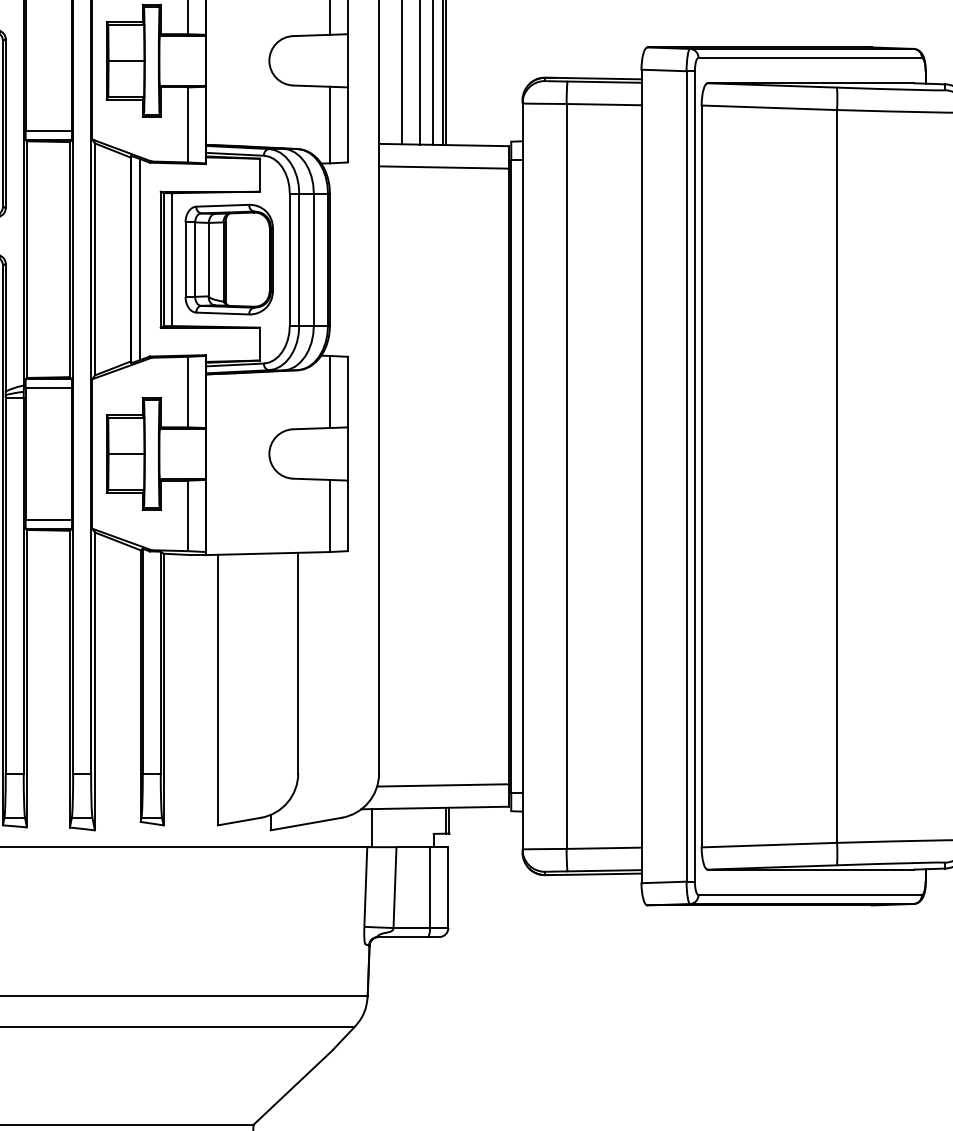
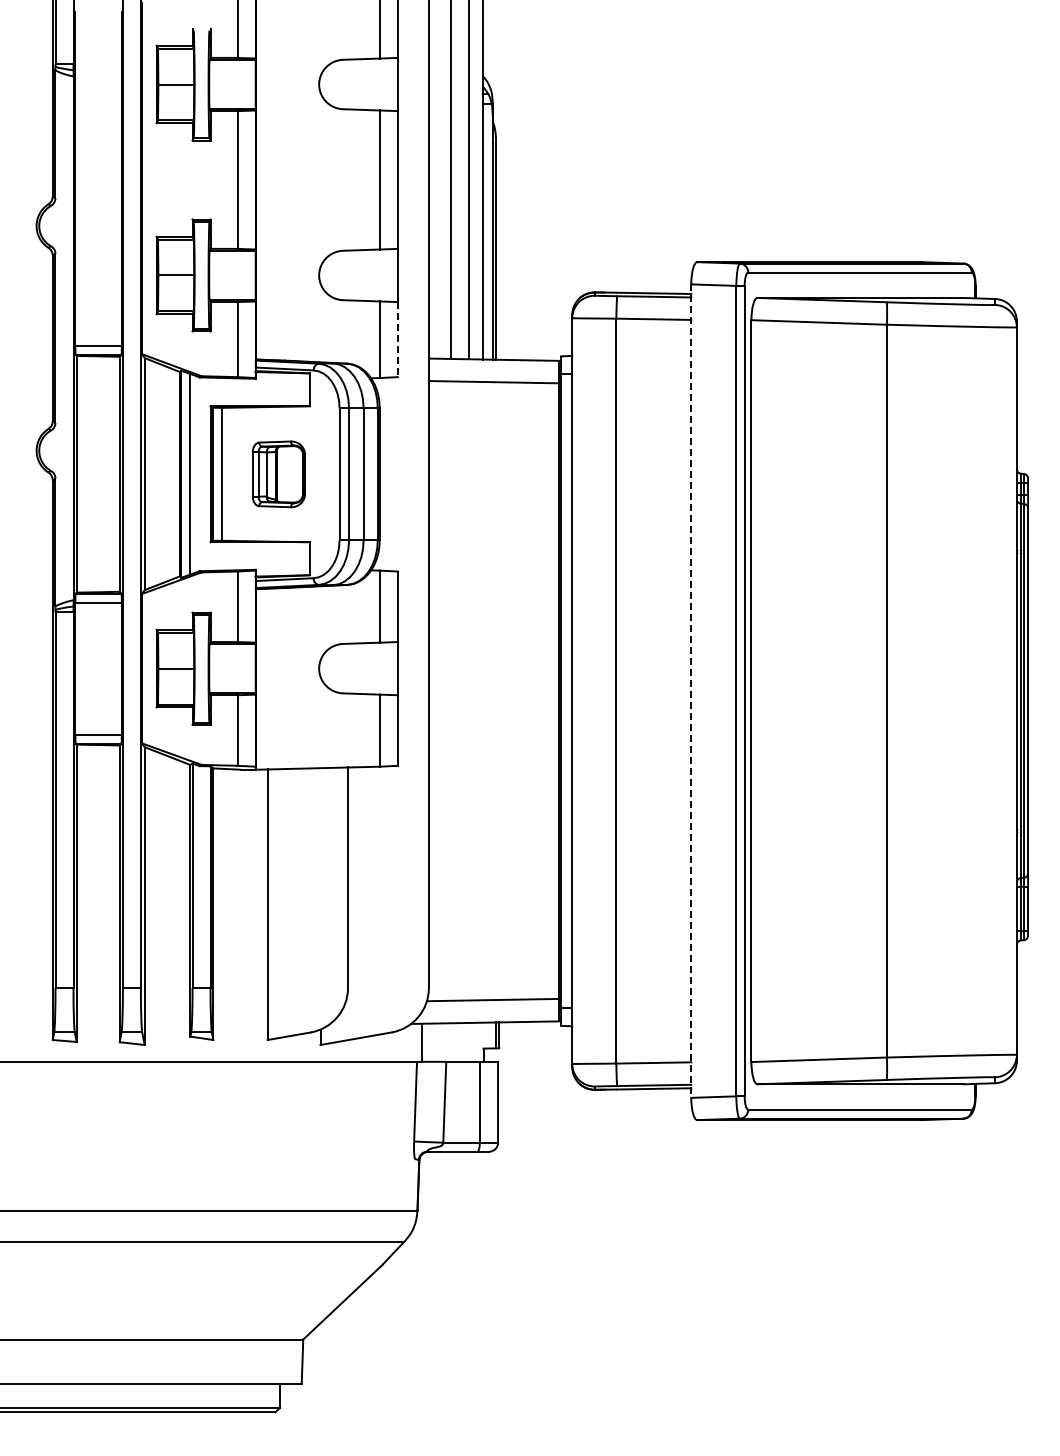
line: (347, 124) -> (397, 339), solid -> dashed
part: (228, 259) -> (278, 474), size x0.6
line: (641, 476) -> (691, 691), solid -> dashed

